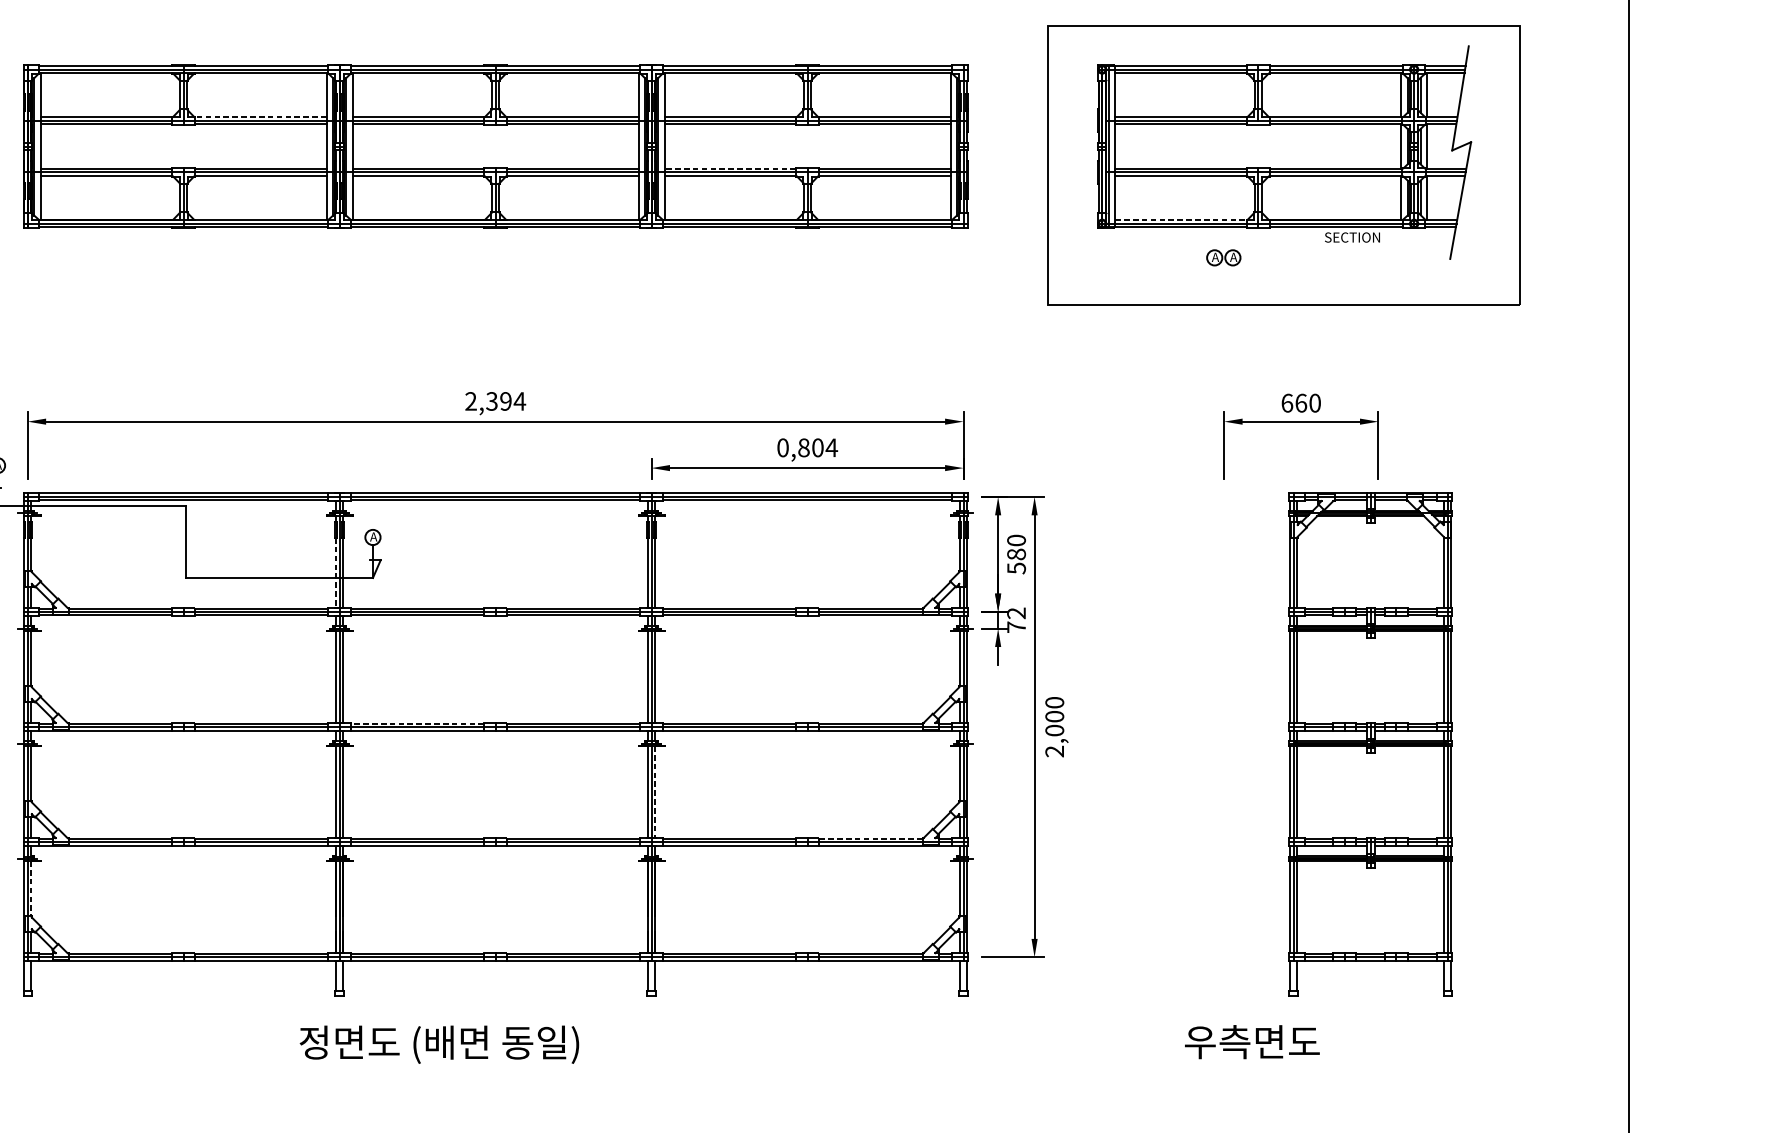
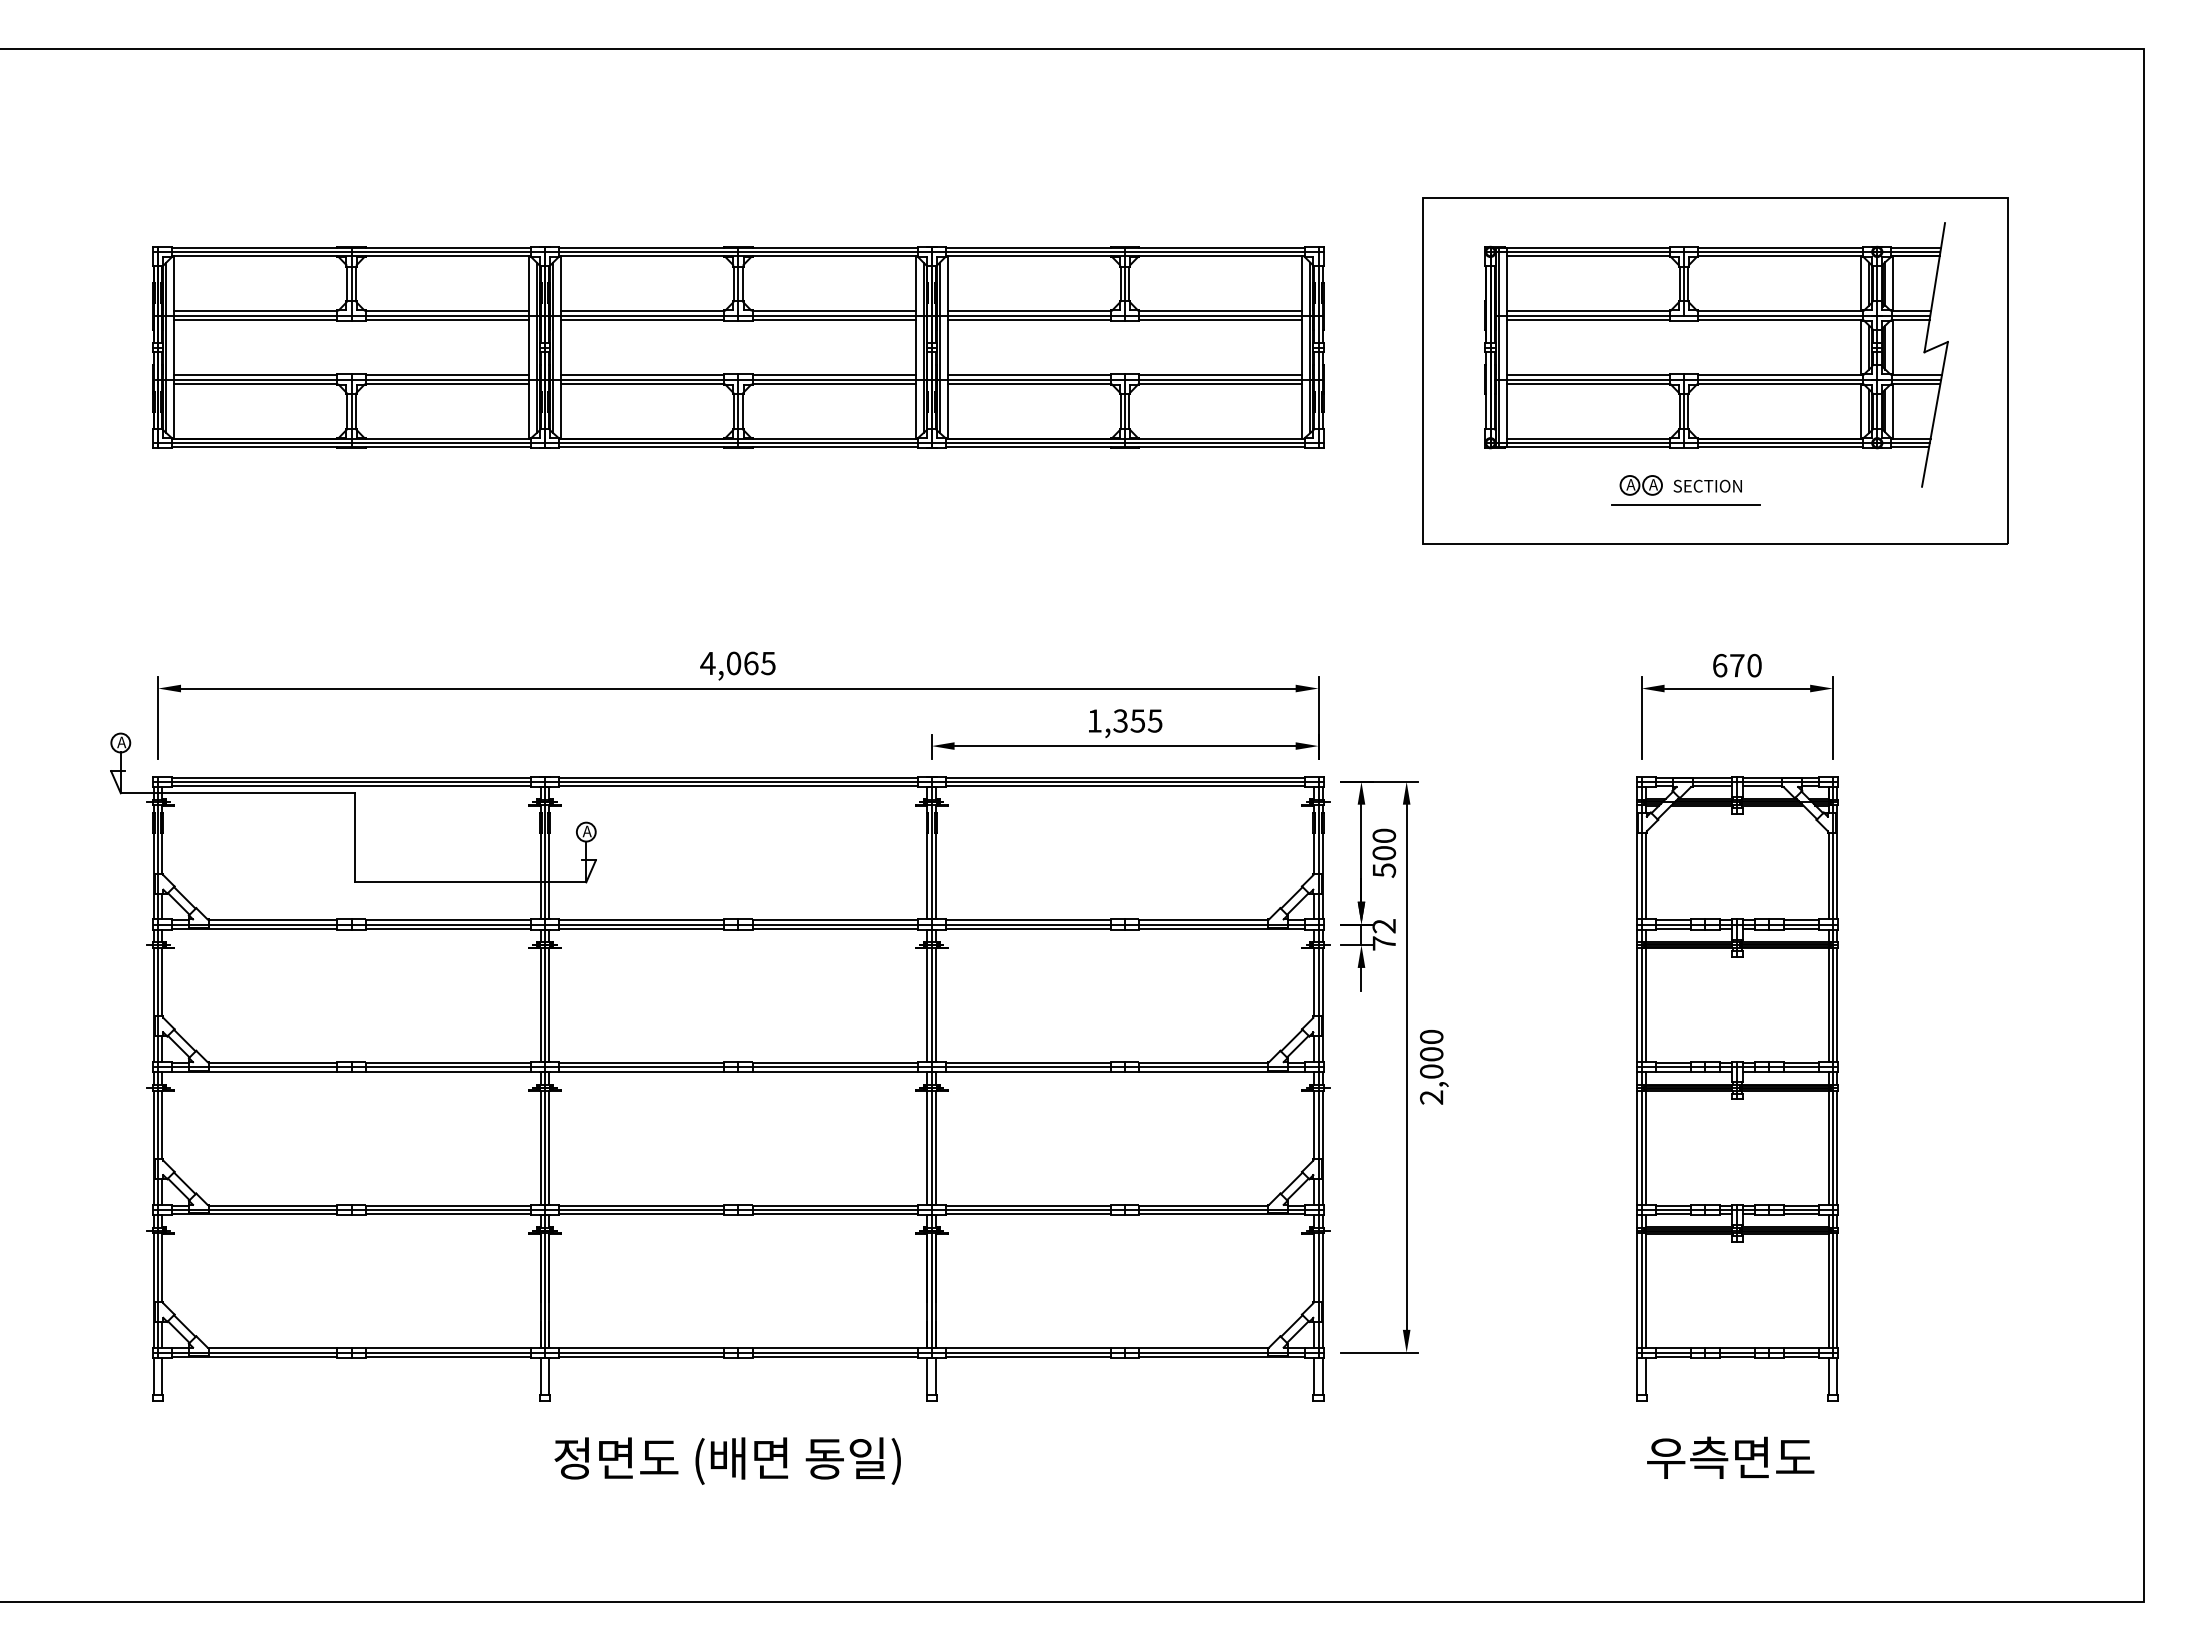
line: (261, 117) -> (447, 311), dashed -> solid
line: (730, 169) -> (1029, 375), dashed -> solid
line: (1181, 220) -> (1588, 438), dashed -> solid
text: (1352, 236) -> (1707, 485), moved
line: (1259, 274) -> (1685, 505), added
text: (495, 401) -> (738, 663), 2,394 -> 4,065
text: (1301, 403) -> (1737, 665), 660 -> 670
text: (807, 447) -> (1124, 720), 0,804 -> 1,355
text: (1016, 554) -> (1384, 853), 580 -> 500
line: (336, 573) -> (540, 876), dashed -> solid
line: (417, 723) -> (641, 1062), dashed -> solid
part: (1370, 744) -> (1737, 1088), moved
line: (655, 792) -> (936, 1148), dashed -> solid
line: (870, 838) -> (1203, 1205), dashed -> solid
line: (31, 889) -> (162, 1268), dashed -> solid
text: (1252, 1041) -> (1730, 1457), moved
text: (439, 1044) -> (727, 1460), moved

